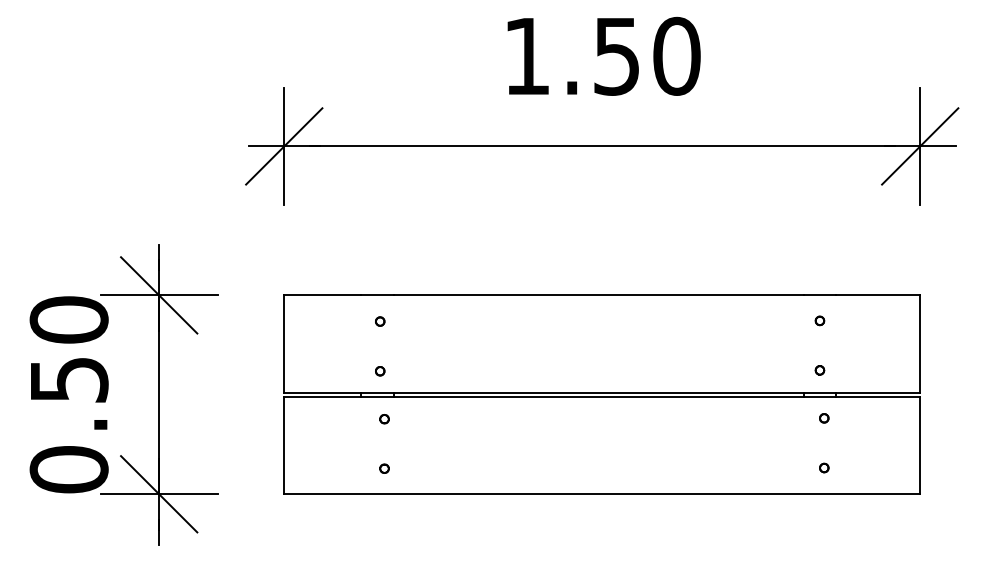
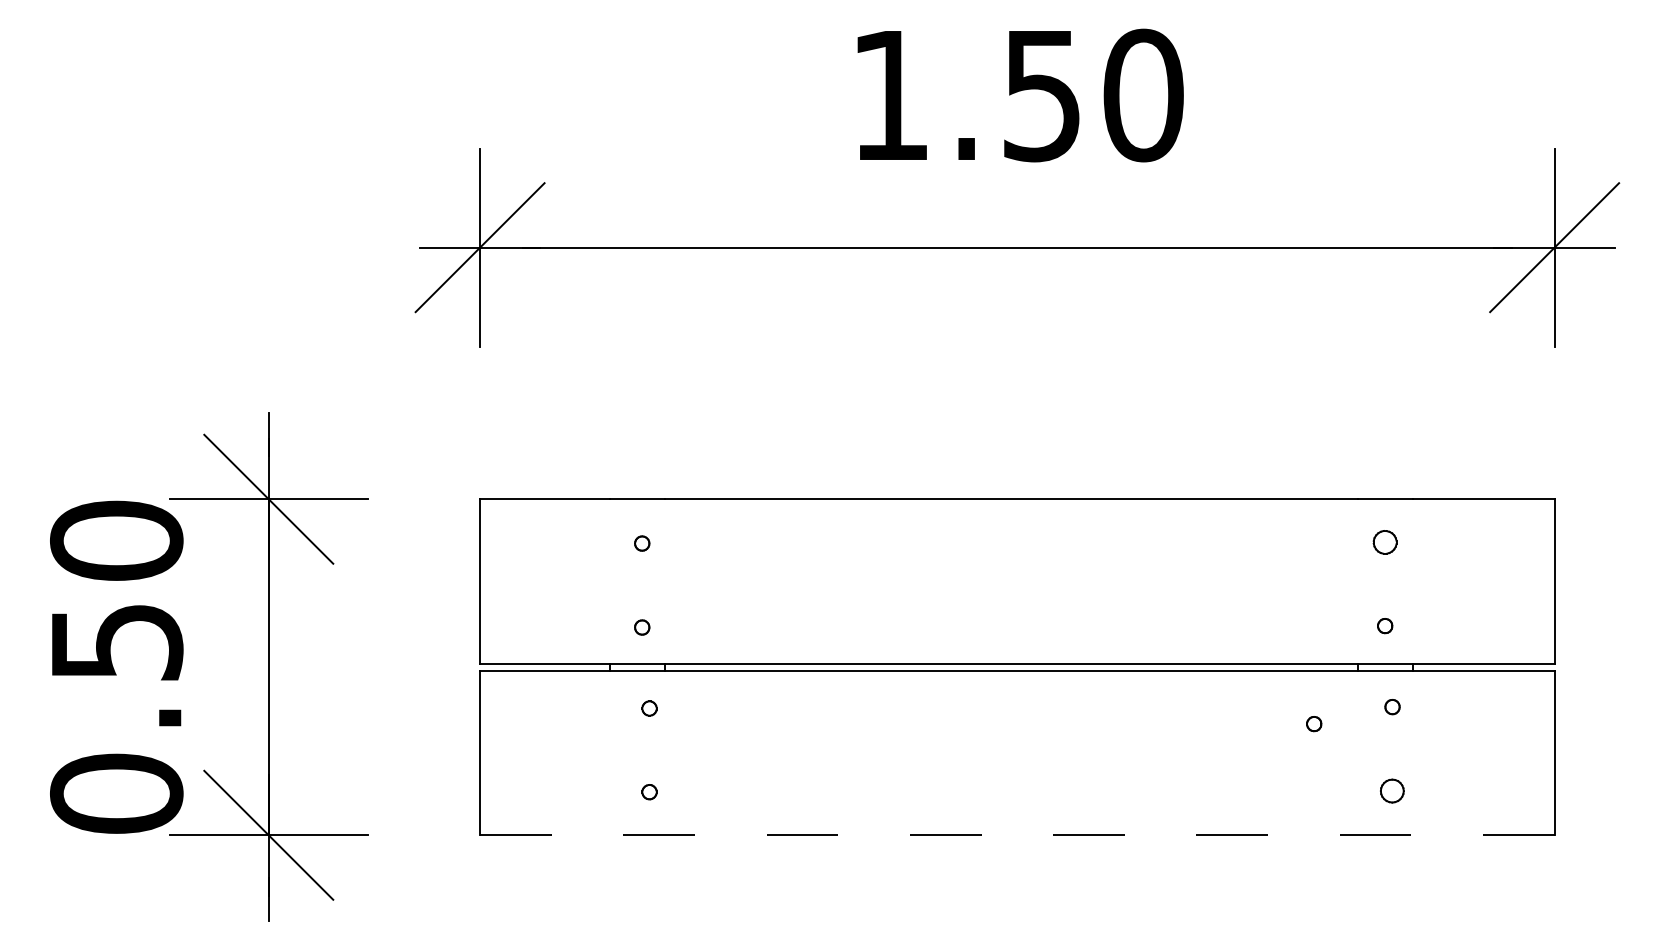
part: (819, 320) -> (1384, 541), size x1.6
part: (777, 428) -> (1313, 724), added
part: (824, 467) -> (1392, 790), size x1.6
line: (602, 494) -> (1017, 835), solid -> dashed

